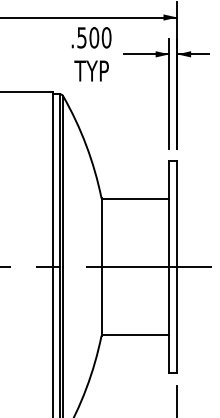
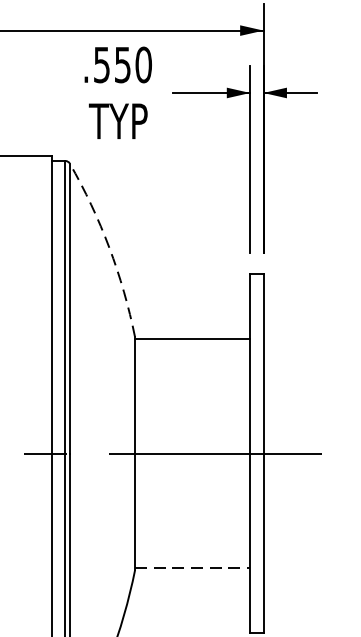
text: (94, 37) -> (123, 64), .500 -> .550
arc: (86, 145) -> (109, 247), solid -> dashed
line: (135, 334) -> (192, 568), solid -> dashed

